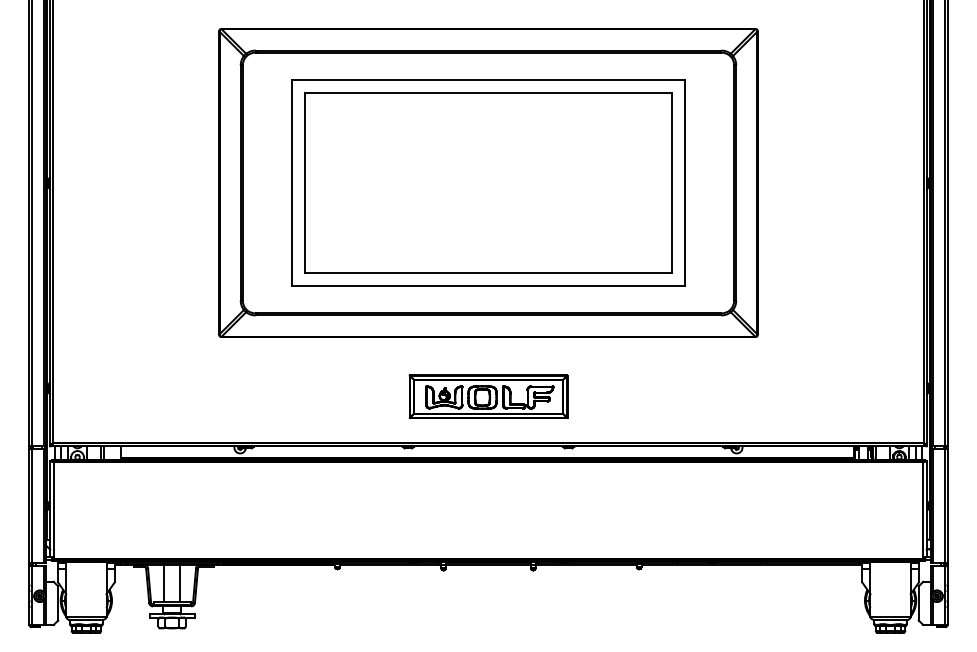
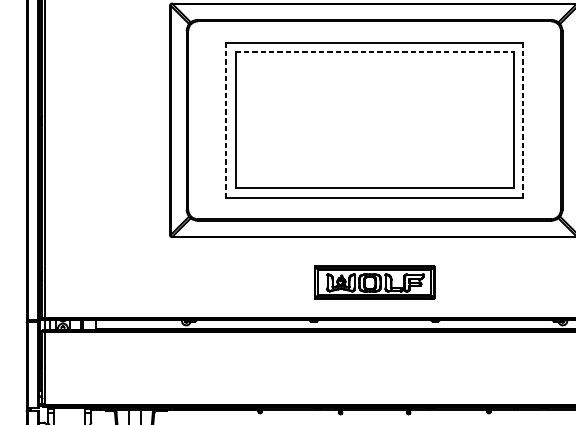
line: (488, 93) -> (374, 52), solid -> dashed
line: (292, 183) -> (225, 120), solid -> dashed
line: (684, 183) -> (523, 120), solid -> dashed

